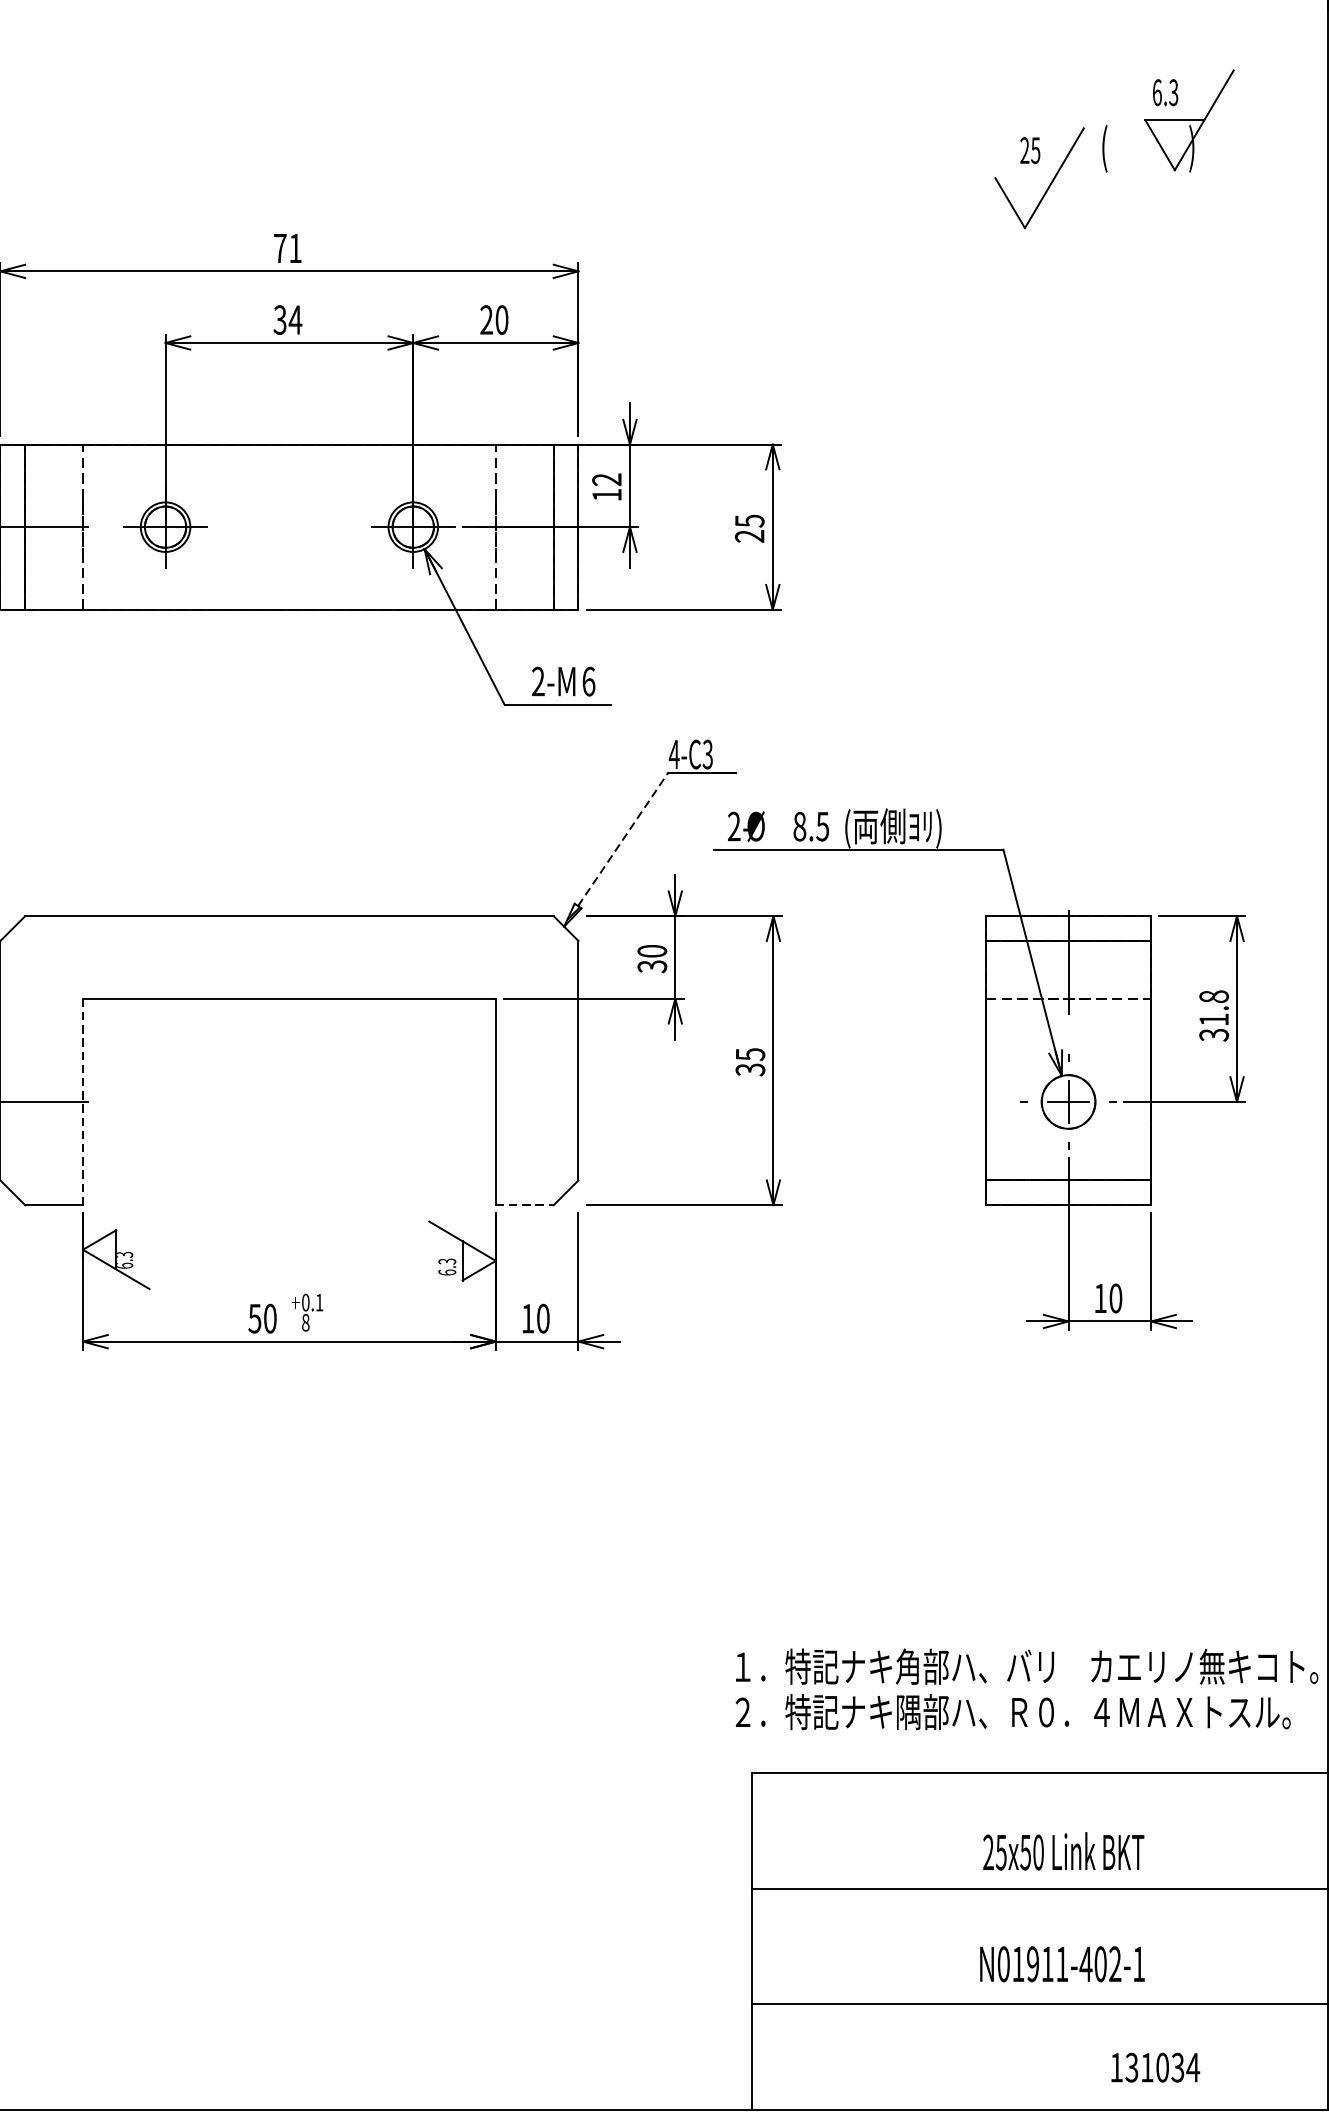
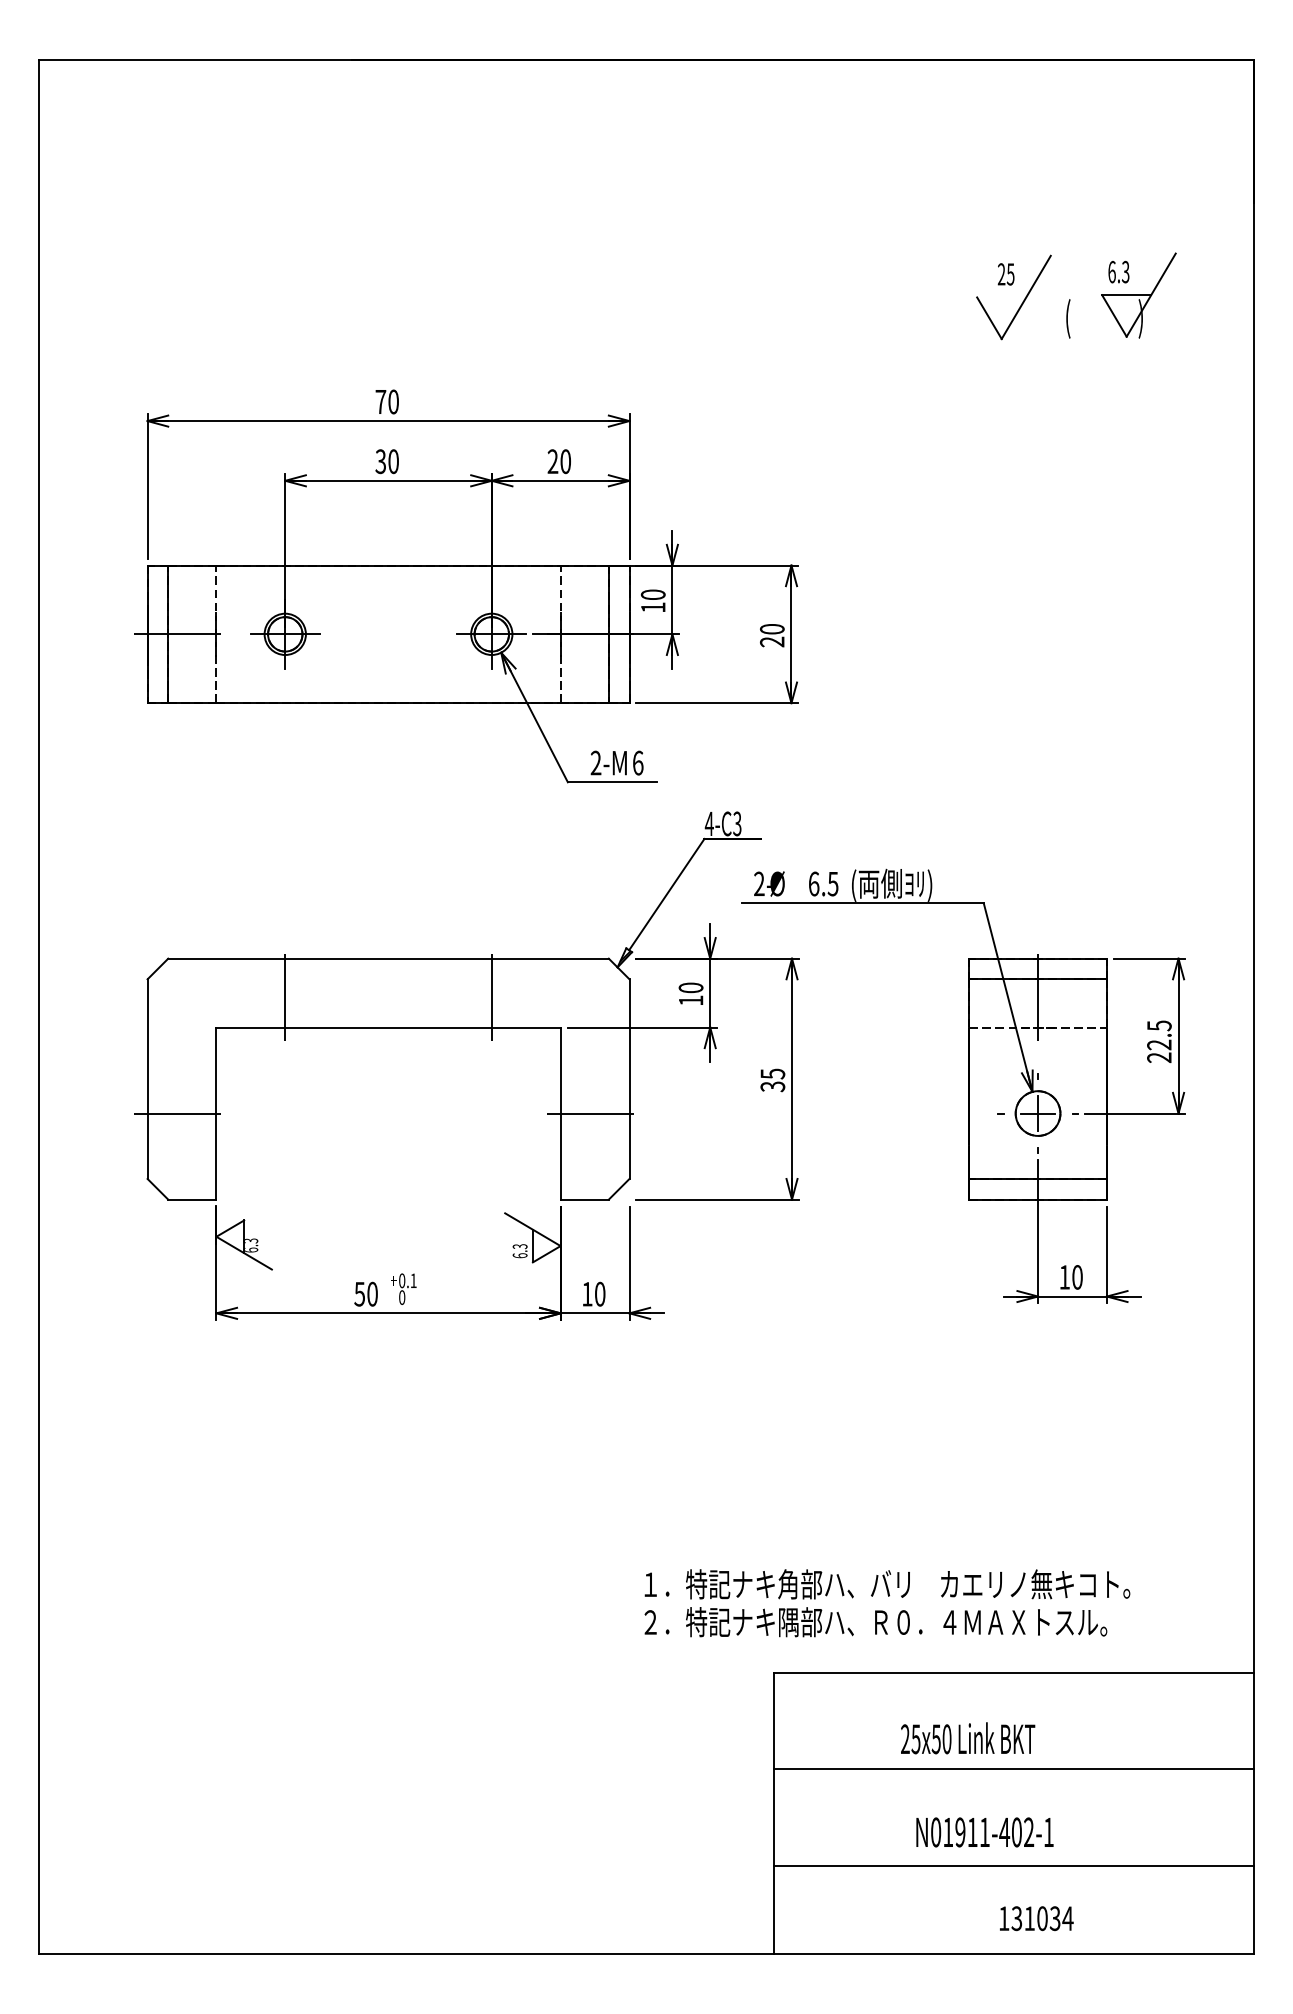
part: (1049, 183) -> (1022, 301), moved
text: (295, 247) -> (393, 401), 71 -> 70
text: (295, 319) -> (393, 461), 34 -> 30
text: (607, 479) -> (653, 594), 12 -> 10
text: (748, 521) -> (771, 629), 25 -> 20
text: (799, 826) -> (813, 883), 8.5 -> 6.5
line: (624, 839) -> (667, 894), dashed -> solid
line: (165, 956) -> (285, 992), added
line: (412, 956) -> (491, 992), added
text: (651, 966) -> (690, 1000), 30 -> 10
text: (1214, 1015) -> (1159, 1041), 31.8 -> 22.5
line: (83, 1101) -> (216, 1113), dashed -> solid
line: (536, 1101) -> (594, 1113), added
line: (525, 1205) -> (585, 1199), dashed -> solid
text: (306, 1322) -> (402, 1297), 8 -> 0
text: (1027, 1689) -> (887, 1603), moved
text: (1064, 1851) -> (968, 1738), moved
text: (1061, 1964) -> (984, 1832), moved
text: (1155, 2067) -> (1036, 1918), moved

